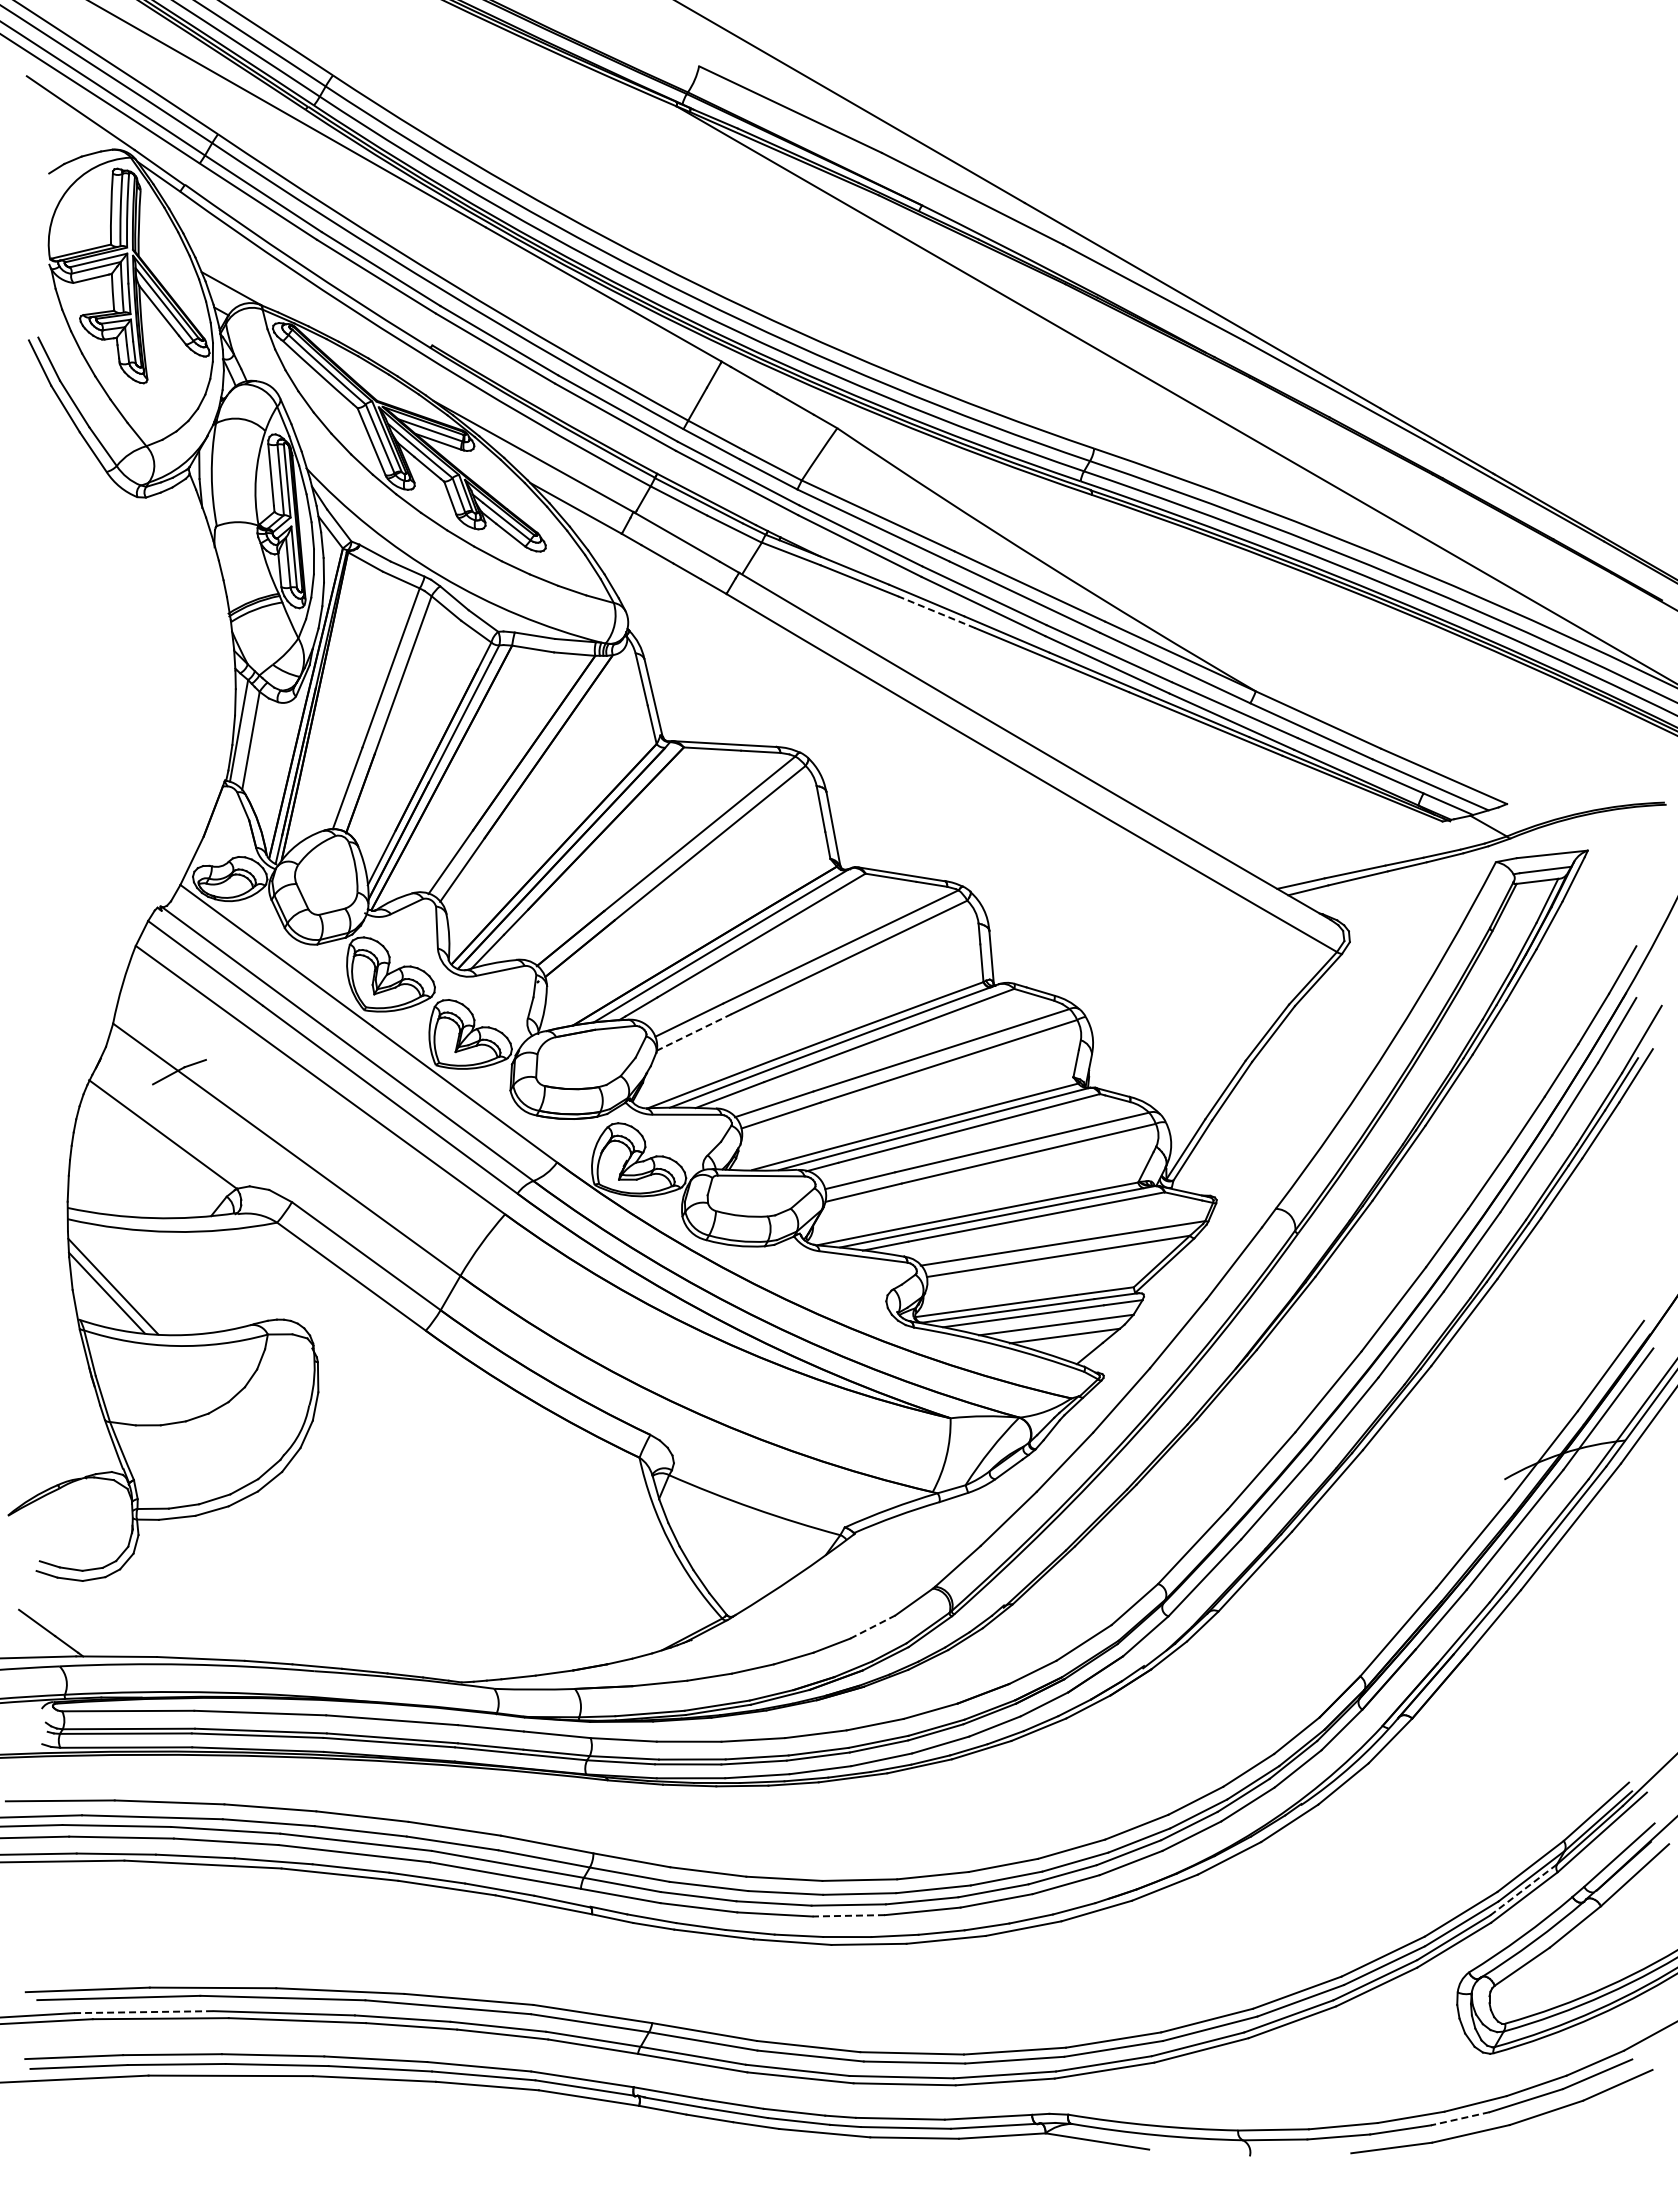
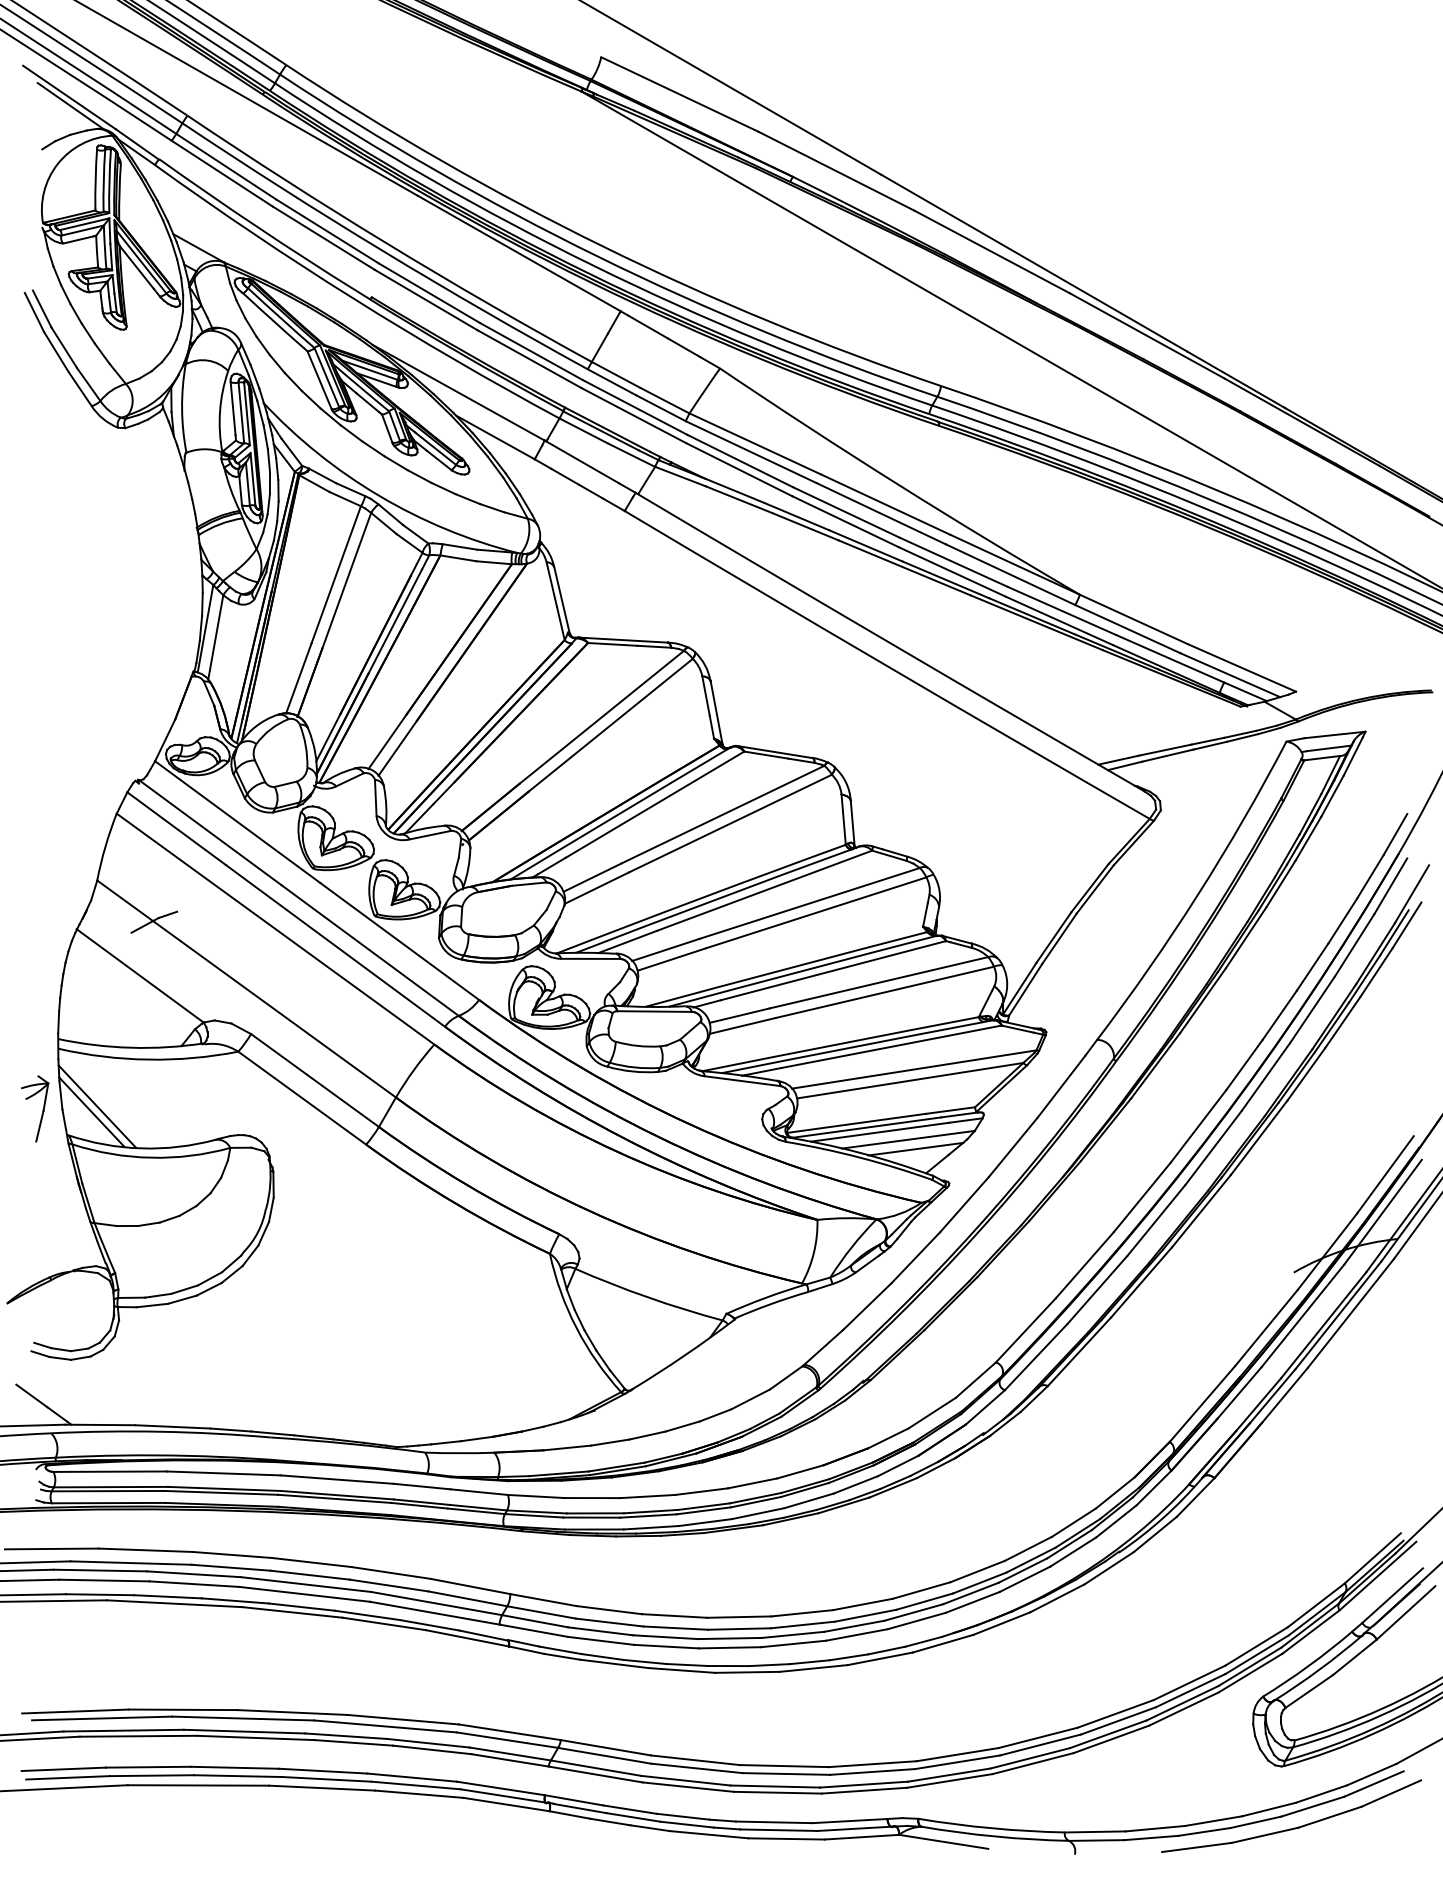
line: (82, 123) -> (70, 106), added
line: (936, 612) -> (805, 526), dashed -> solid
line: (694, 1032) -> (597, 888), dashed -> solid
part: (49, 1290) -> (42, 1110), added
line: (873, 1626) -> (751, 1398), dashed -> solid
line: (1524, 1889) -> (1311, 1625), dashed -> solid
line: (848, 1915) -> (729, 1647), dashed -> solid
line: (143, 2012) -> (123, 1730), dashed -> solid
line: (1459, 2118) -> (1255, 1822), dashed -> solid

